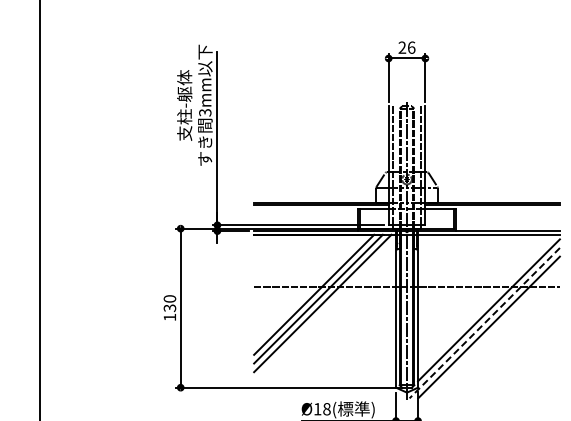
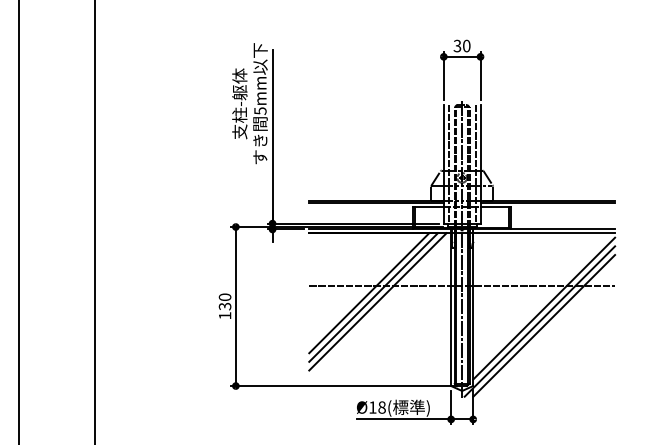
text: (406, 47) -> (461, 45), 26 -> 30
text: (204, 112) -> (259, 110), 3mm -> 5mm
line: (484, 323) -> (539, 321), dashed -> solid

